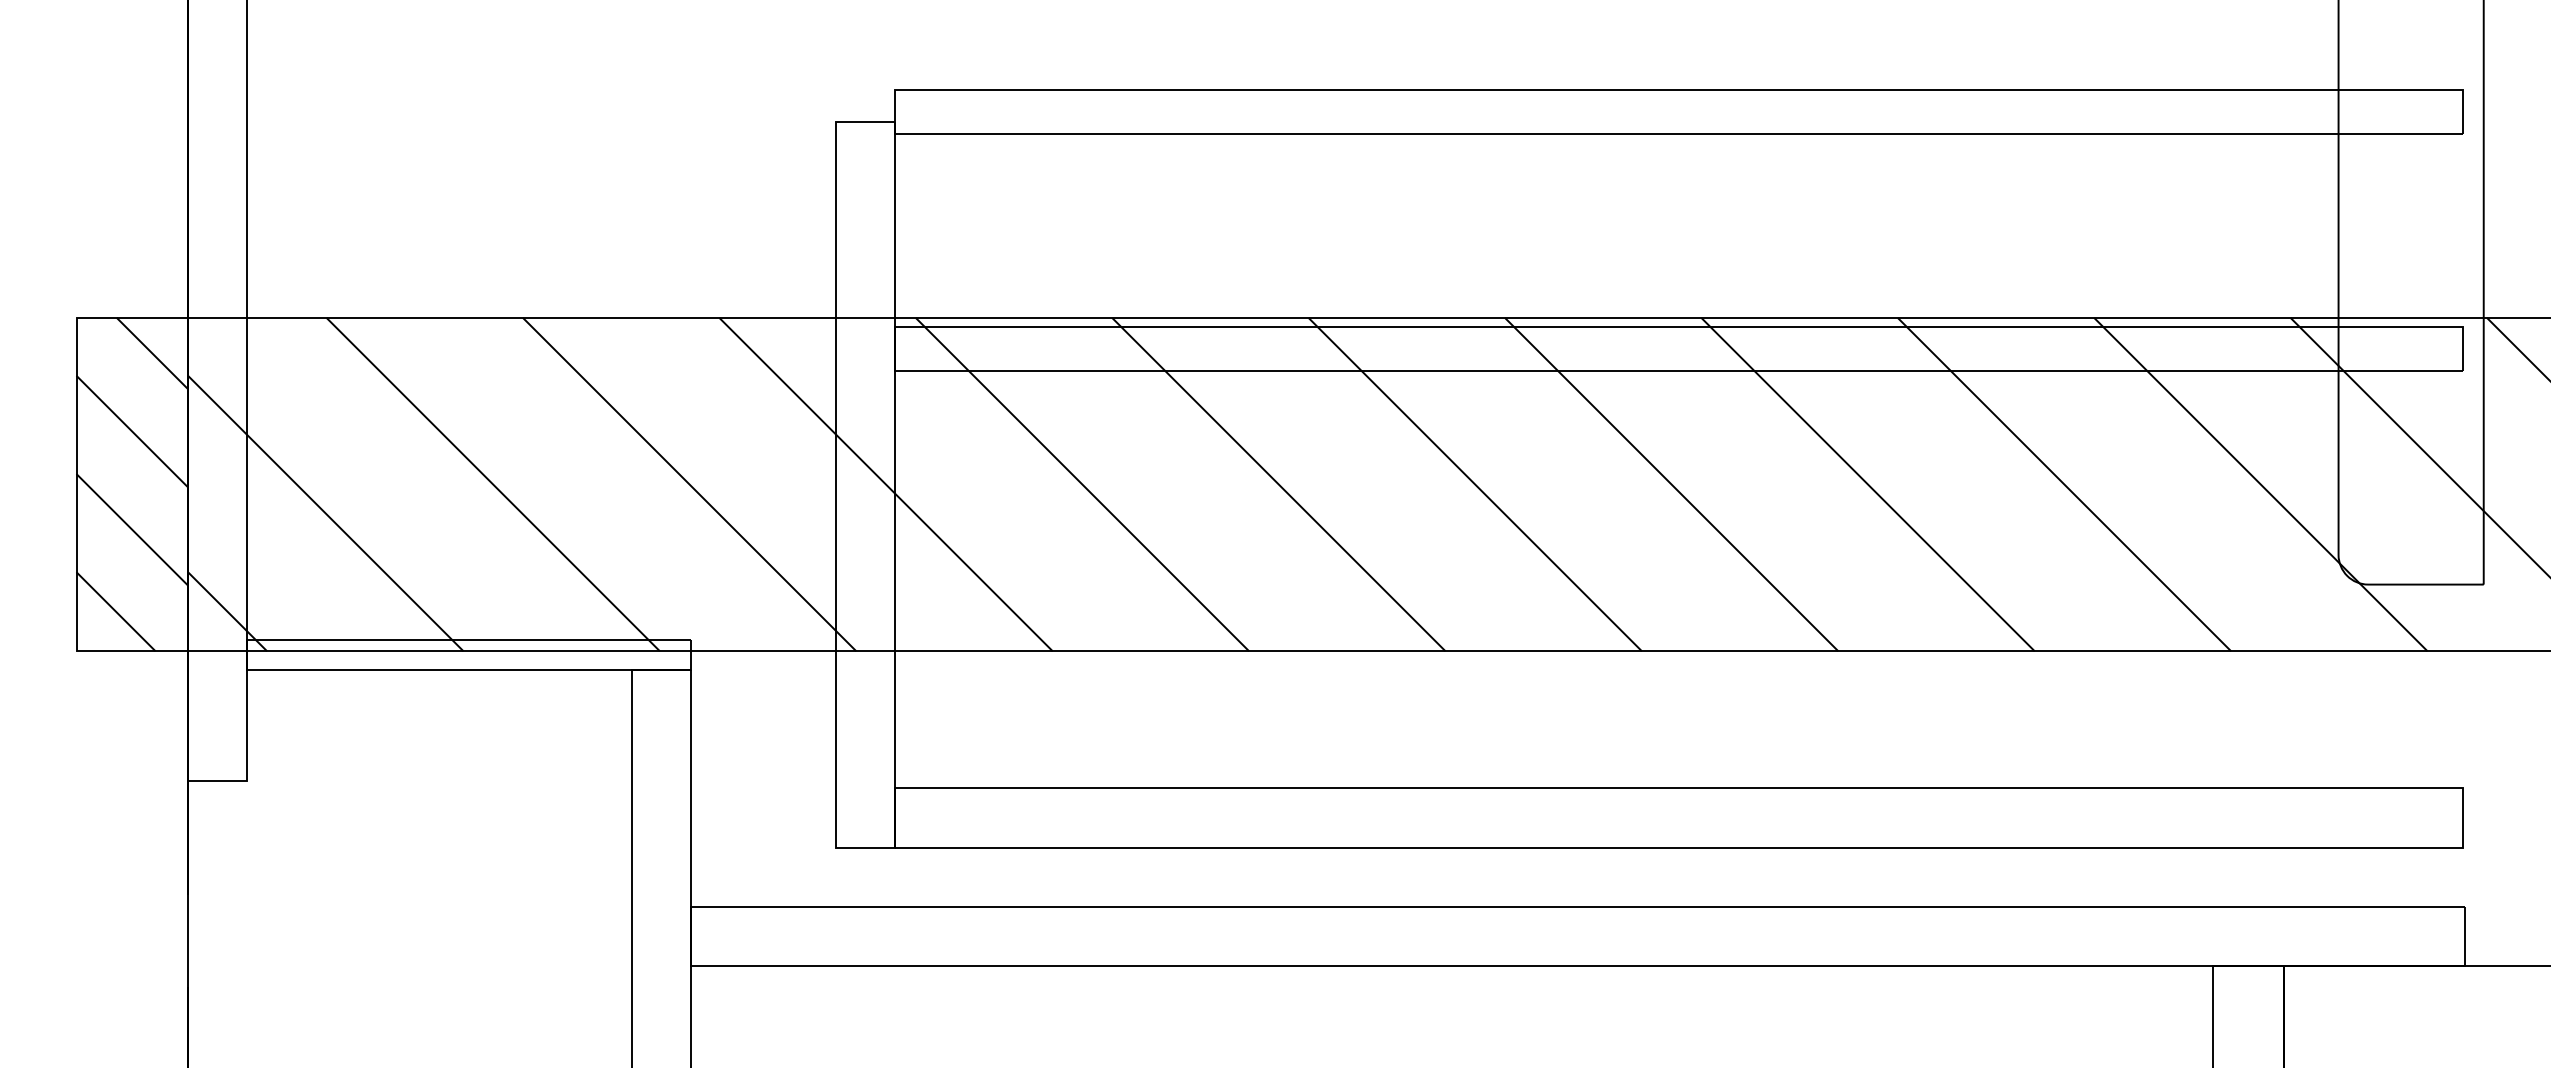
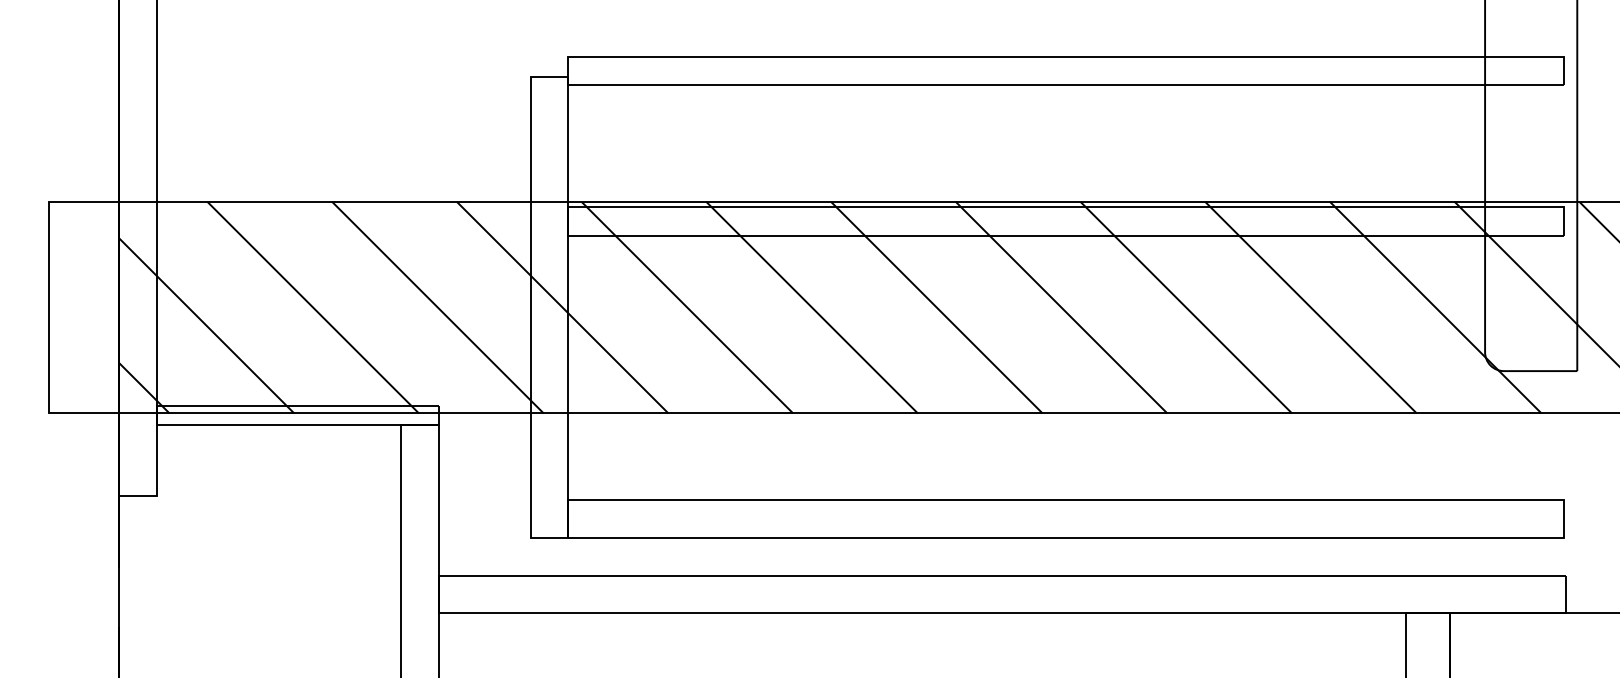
hatch: (131, 484) -> (83, 307), removed

